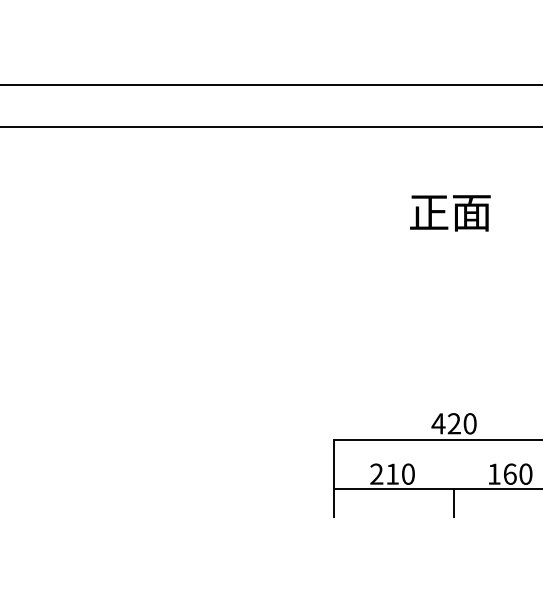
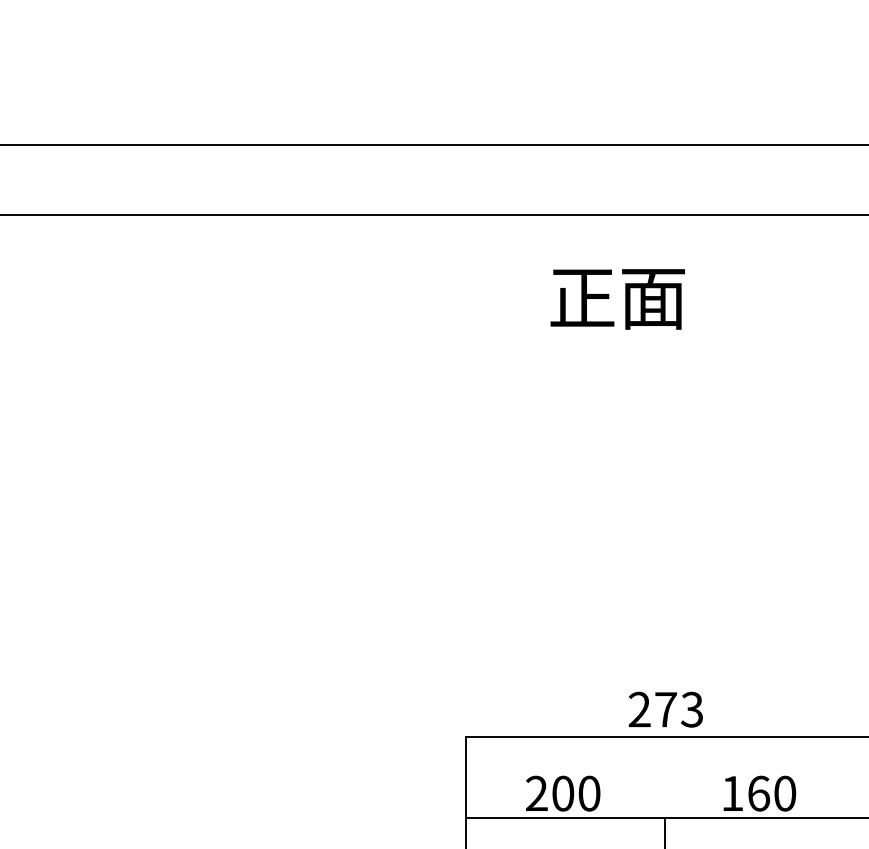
text: (450, 213) -> (617, 299), moved
text: (453, 423) -> (664, 709), 420 -> 273
text: (392, 473) -> (563, 792), 210 -> 200

